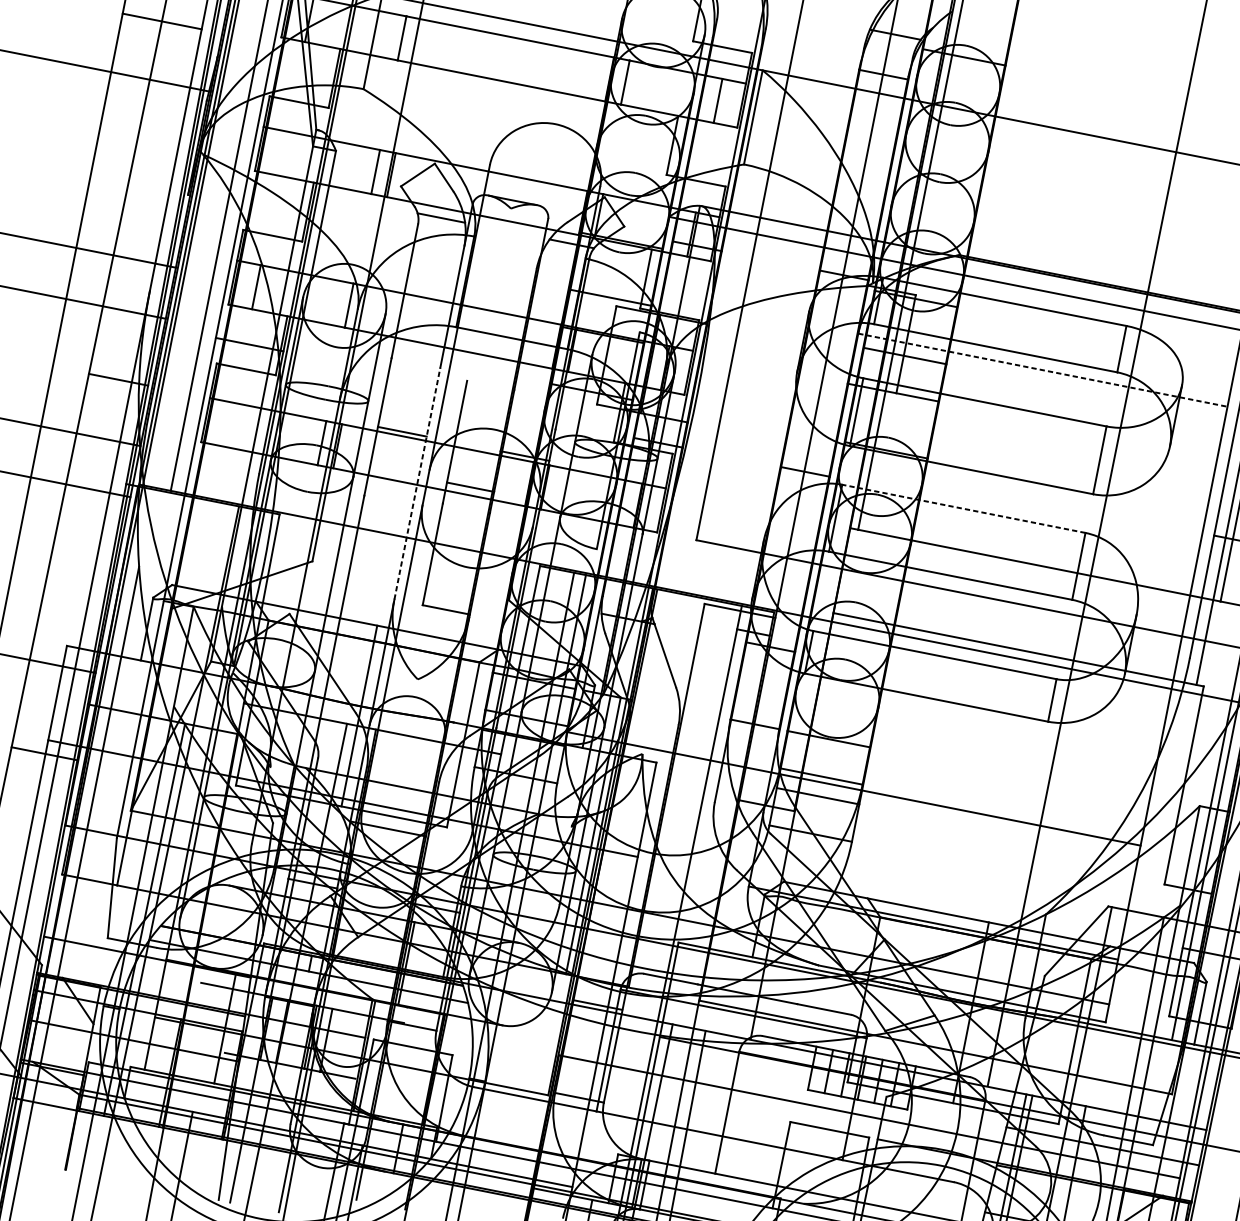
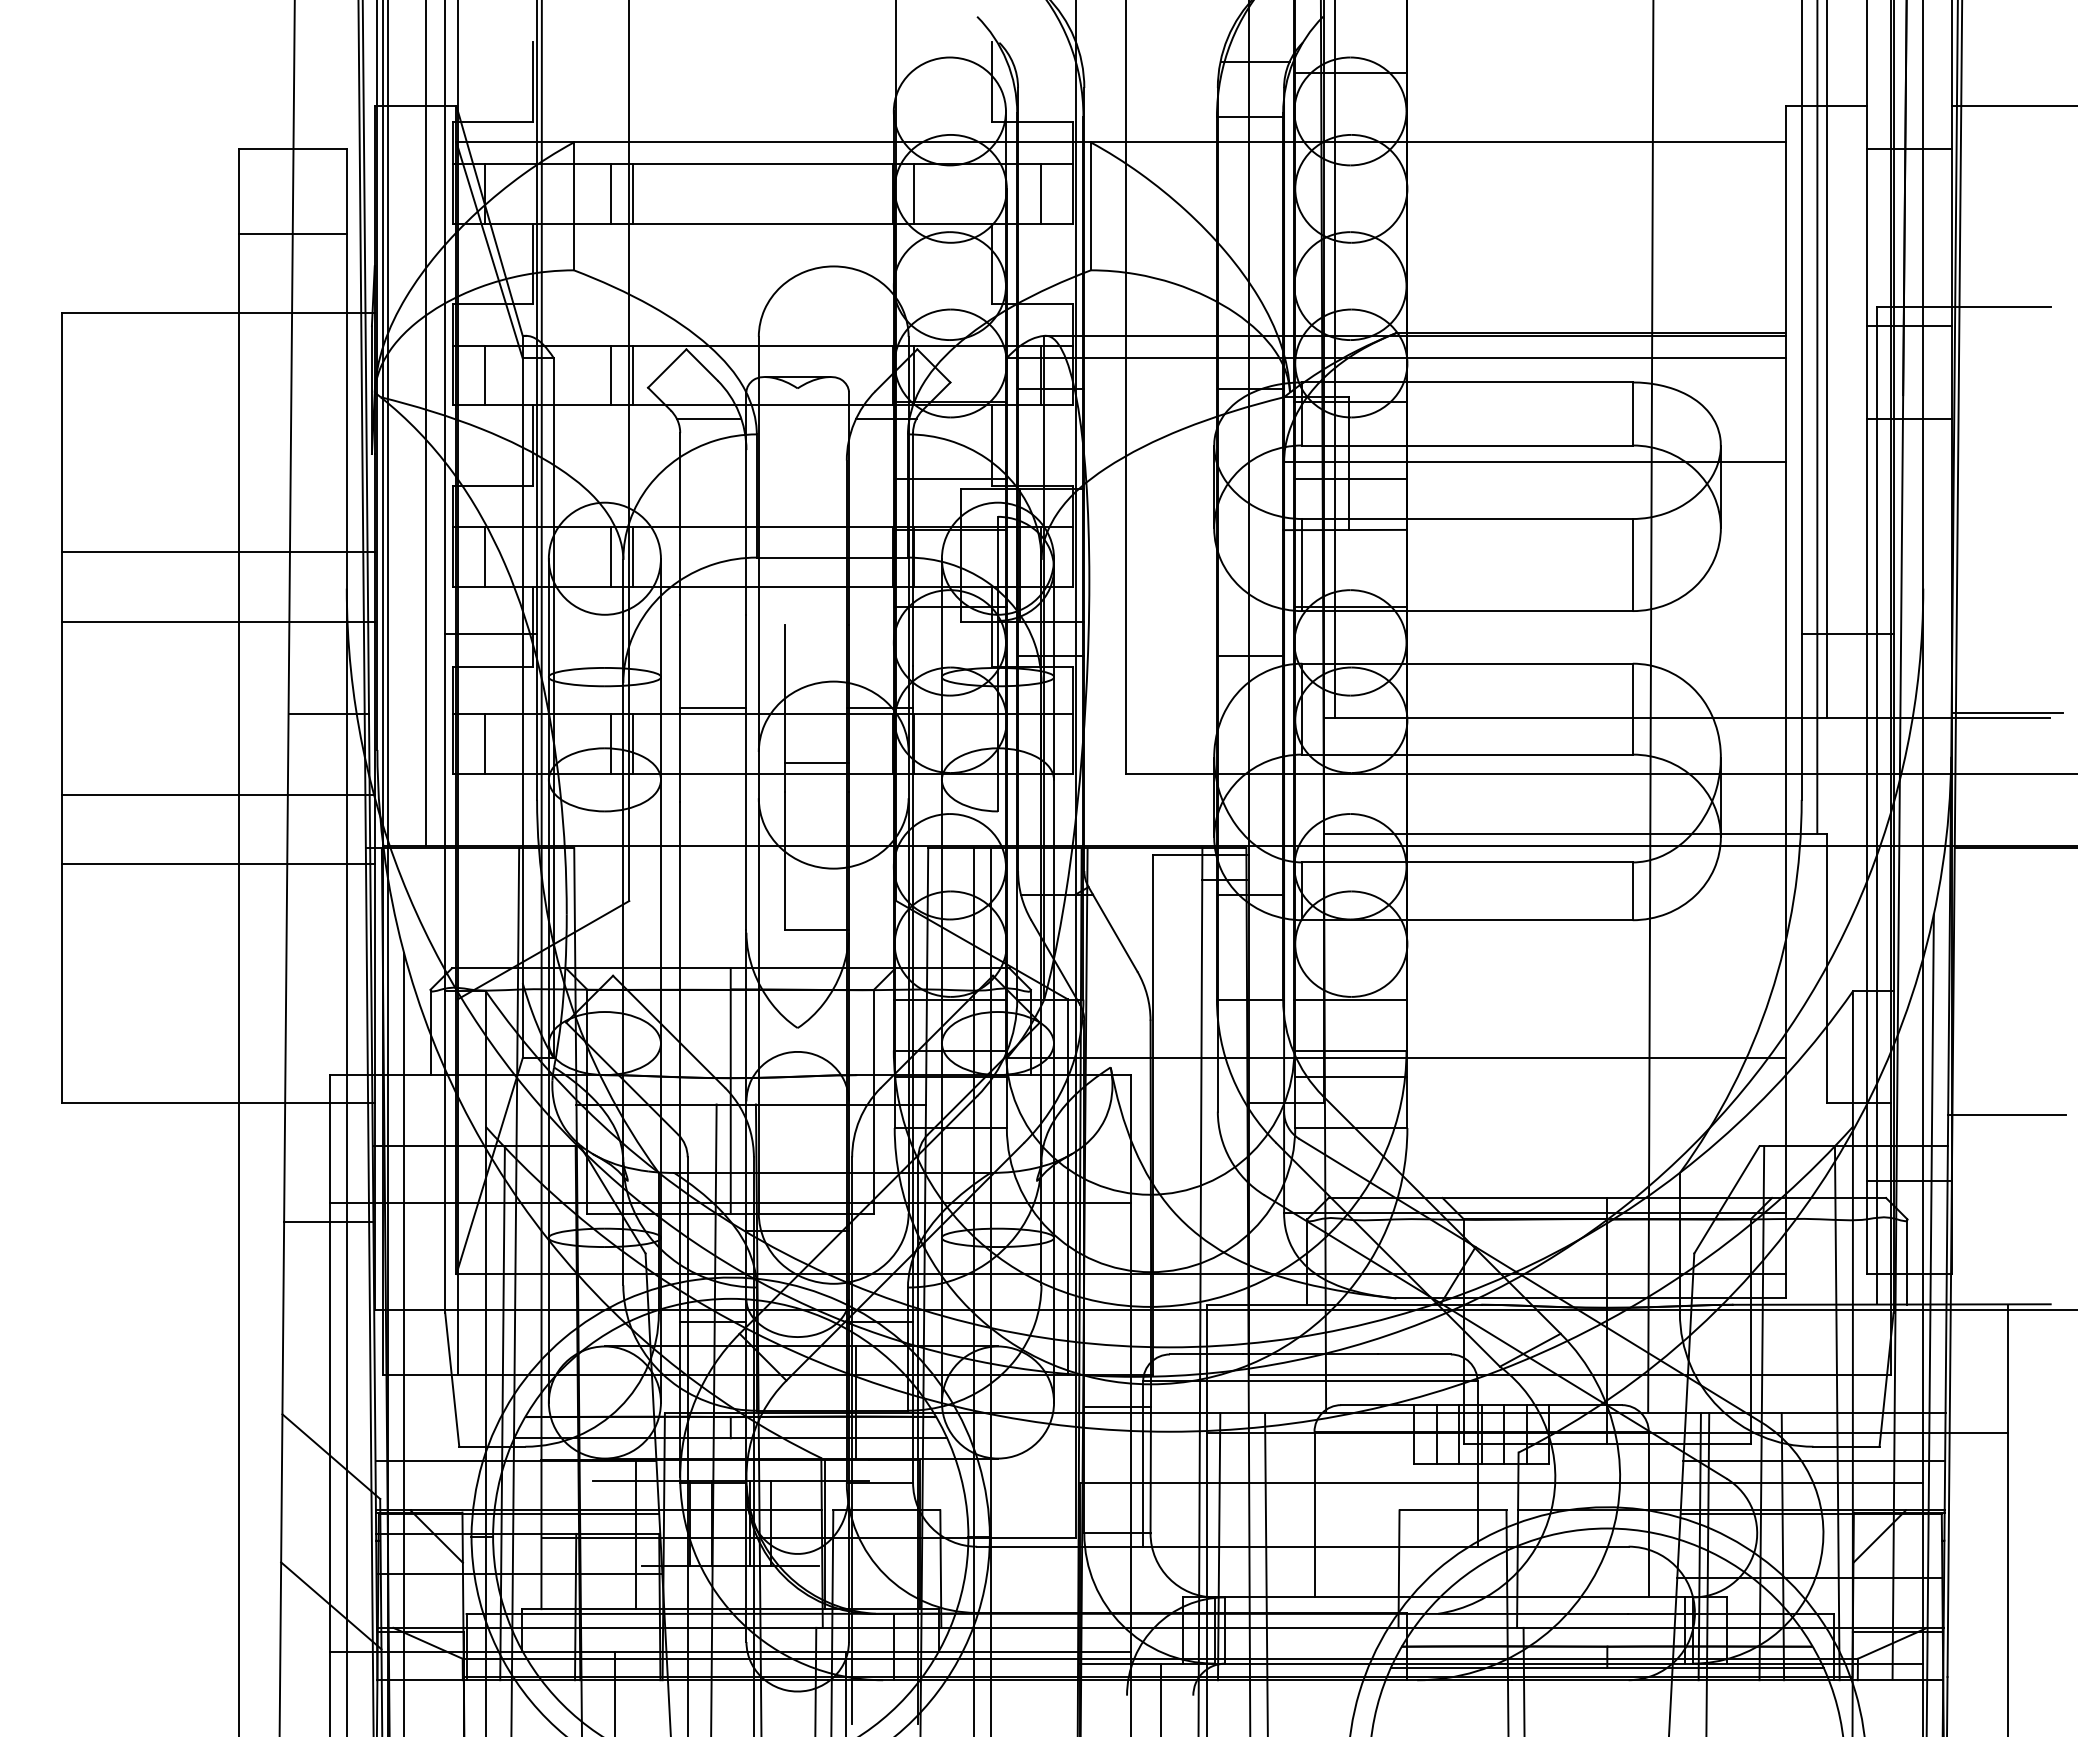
line: (417, 41) -> (632, 193), added
line: (283, 153) -> (485, 375), added
line: (364, 309) -> (632, 557), added
line: (1042, 369) -> (1534, 461), dashed -> solid
line: (229, 424) -> (485, 743), added
line: (417, 483) -> (746, 771), dashed -> solid
line: (963, 508) -> (1467, 663), dashed -> solid

